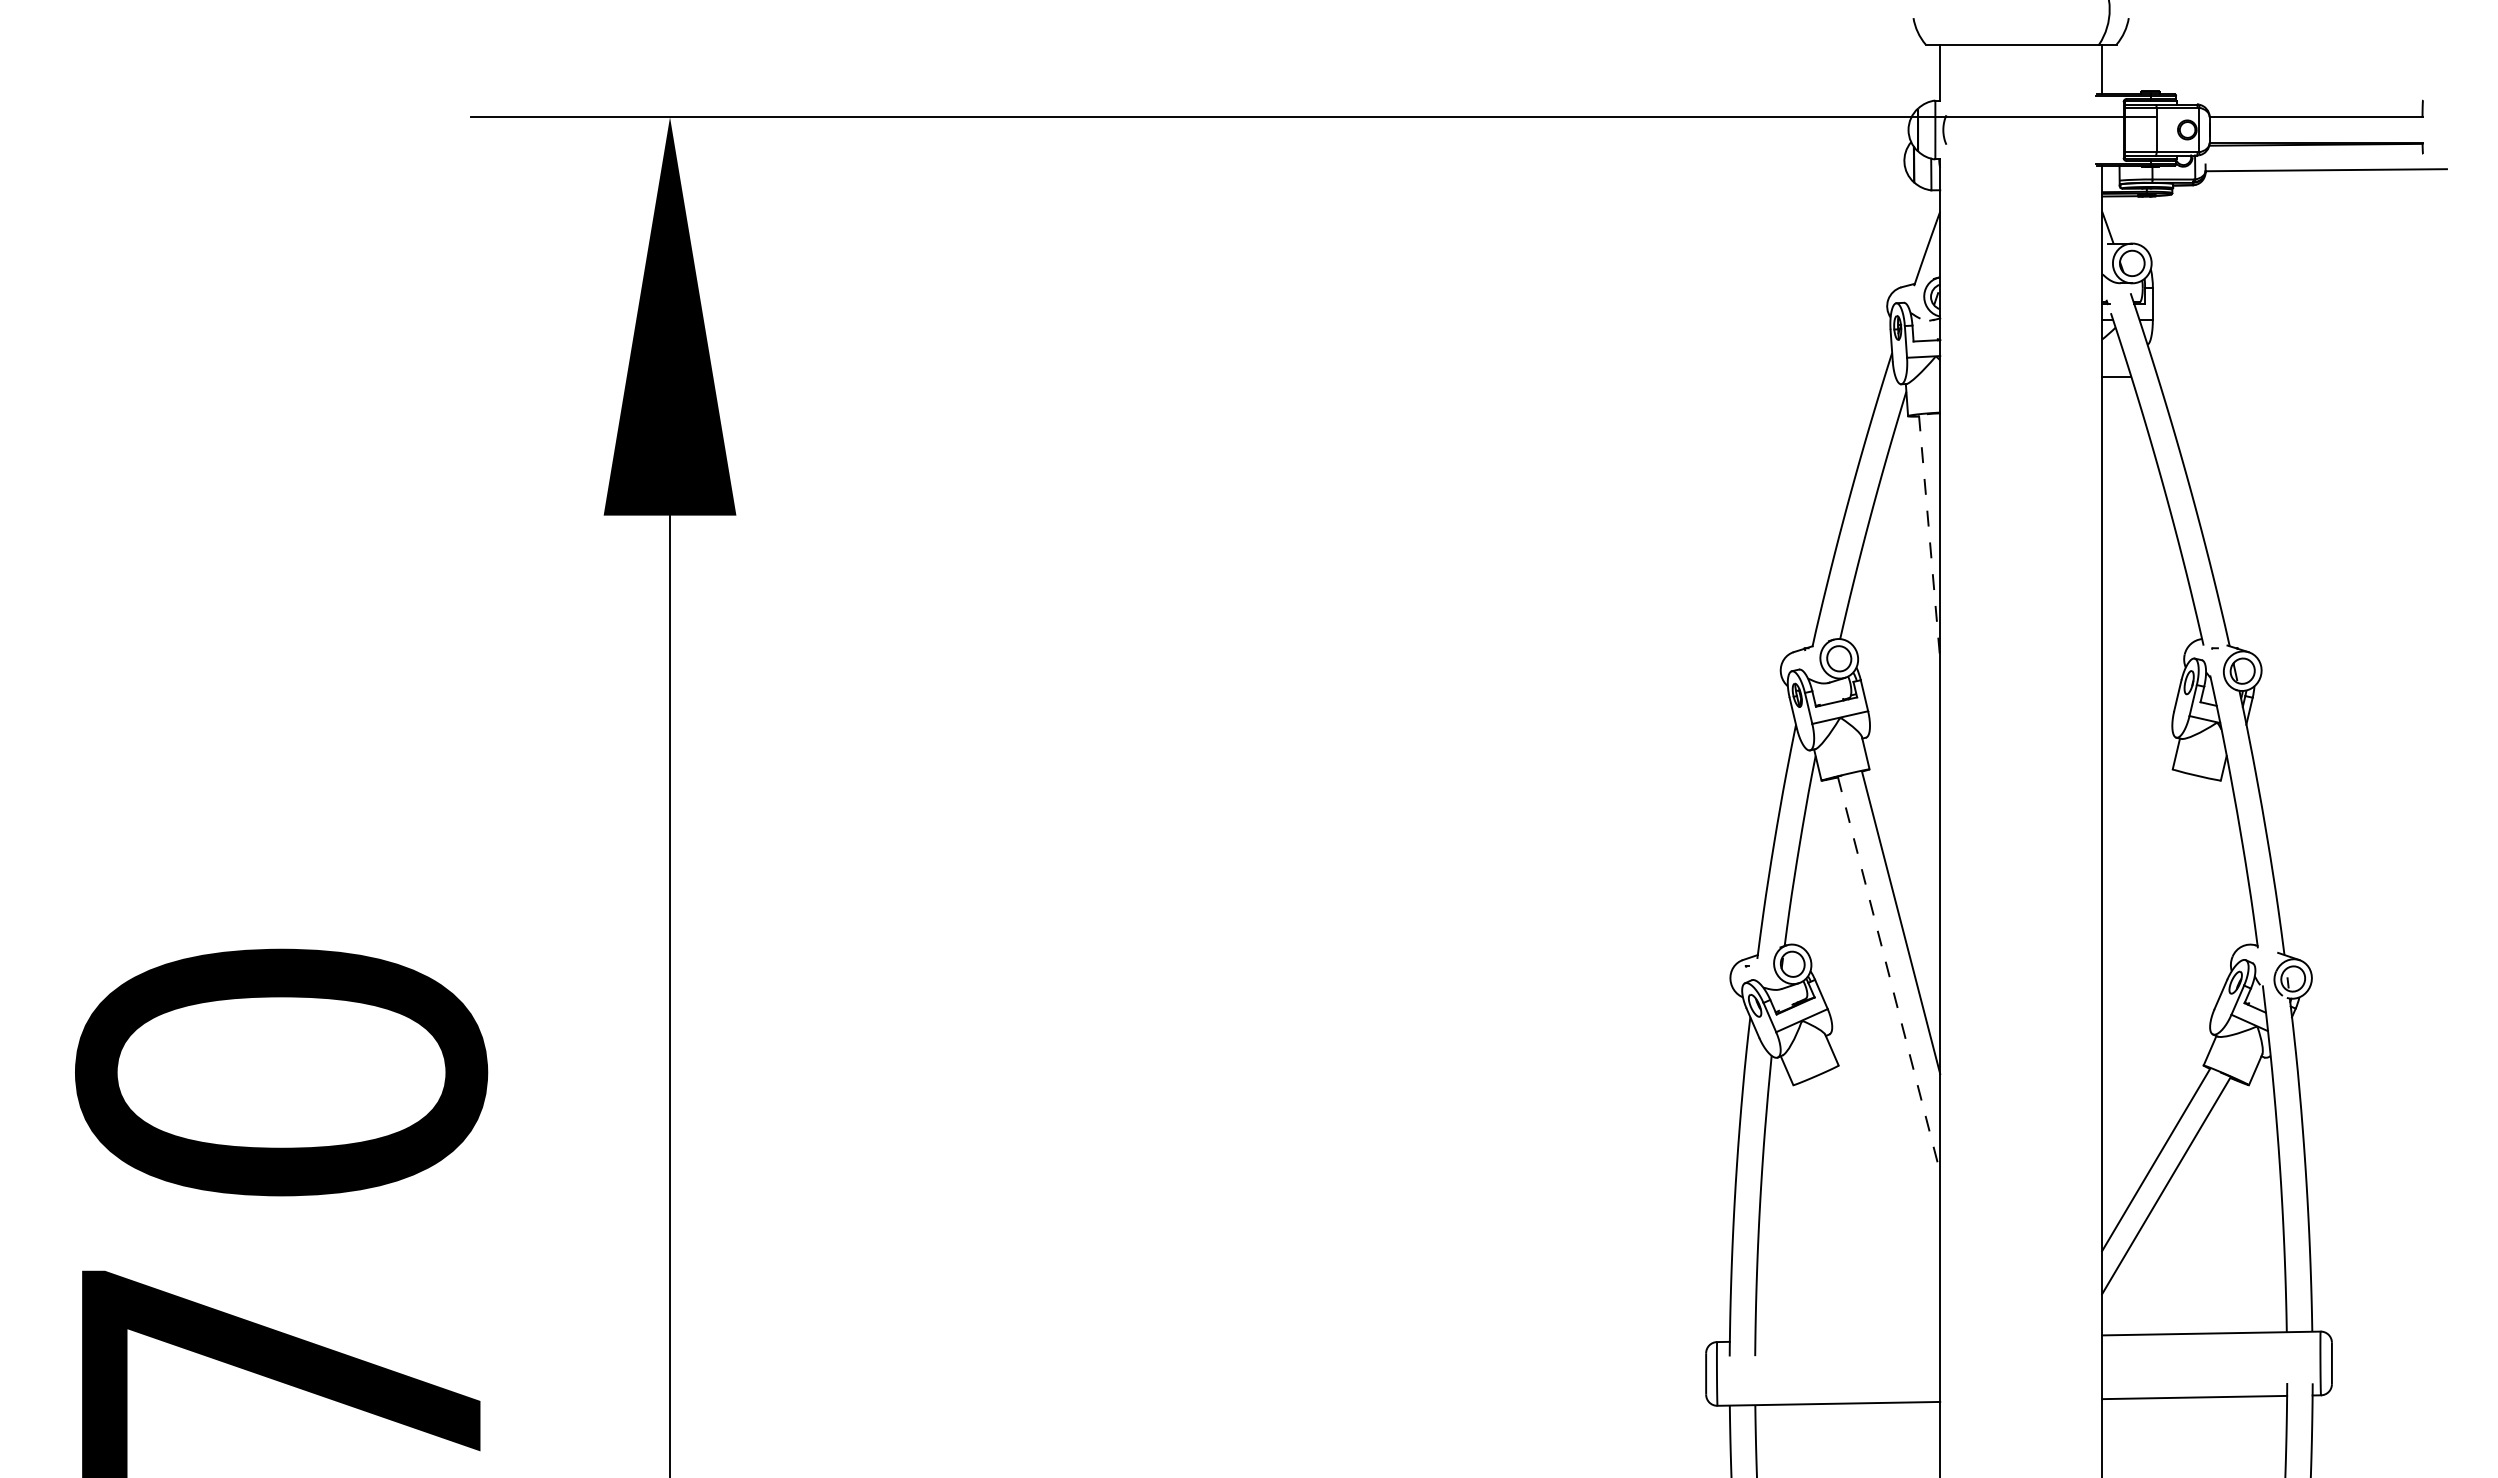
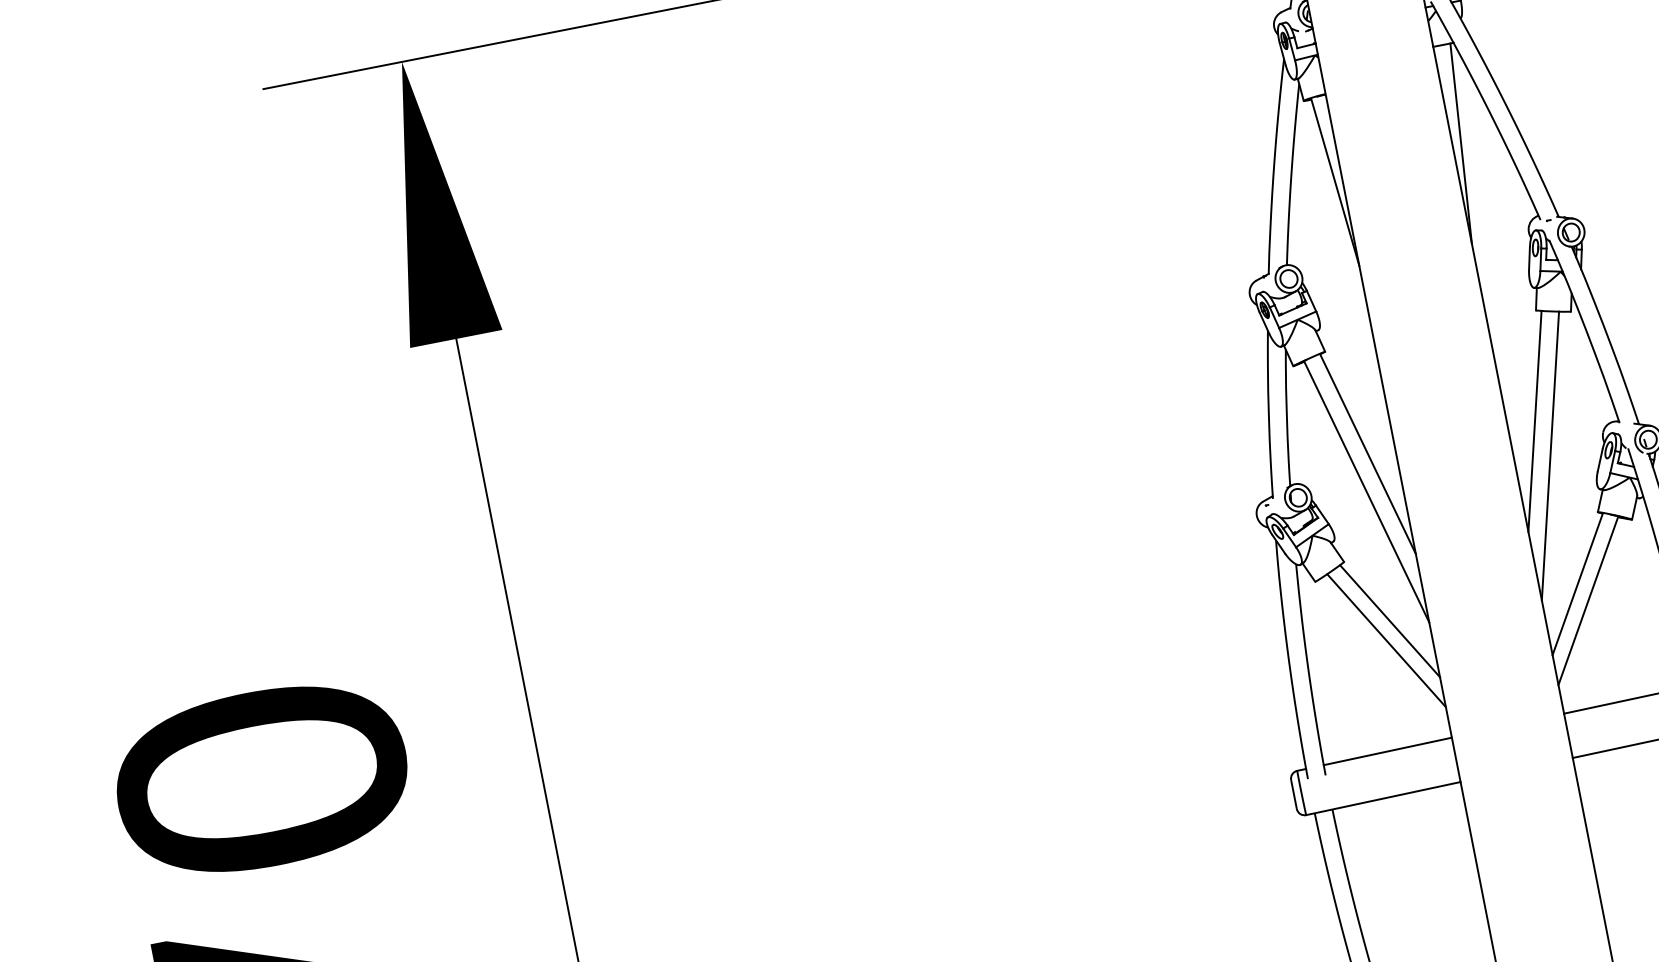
line: (2114, 517) -> (1461, 143), added
line: (1929, 537) -> (1335, 182), dashed -> solid
line: (2141, 922) -> (1535, 421), added
line: (2153, 974) -> (1550, 455), added
line: (1889, 975) -> (1367, 492), dashed -> solid
line: (1886, 1159) -> (1390, 620), added
line: (1876, 1185) -> (1386, 640), added
line: (1847, 1339) -> (1387, 751), added

